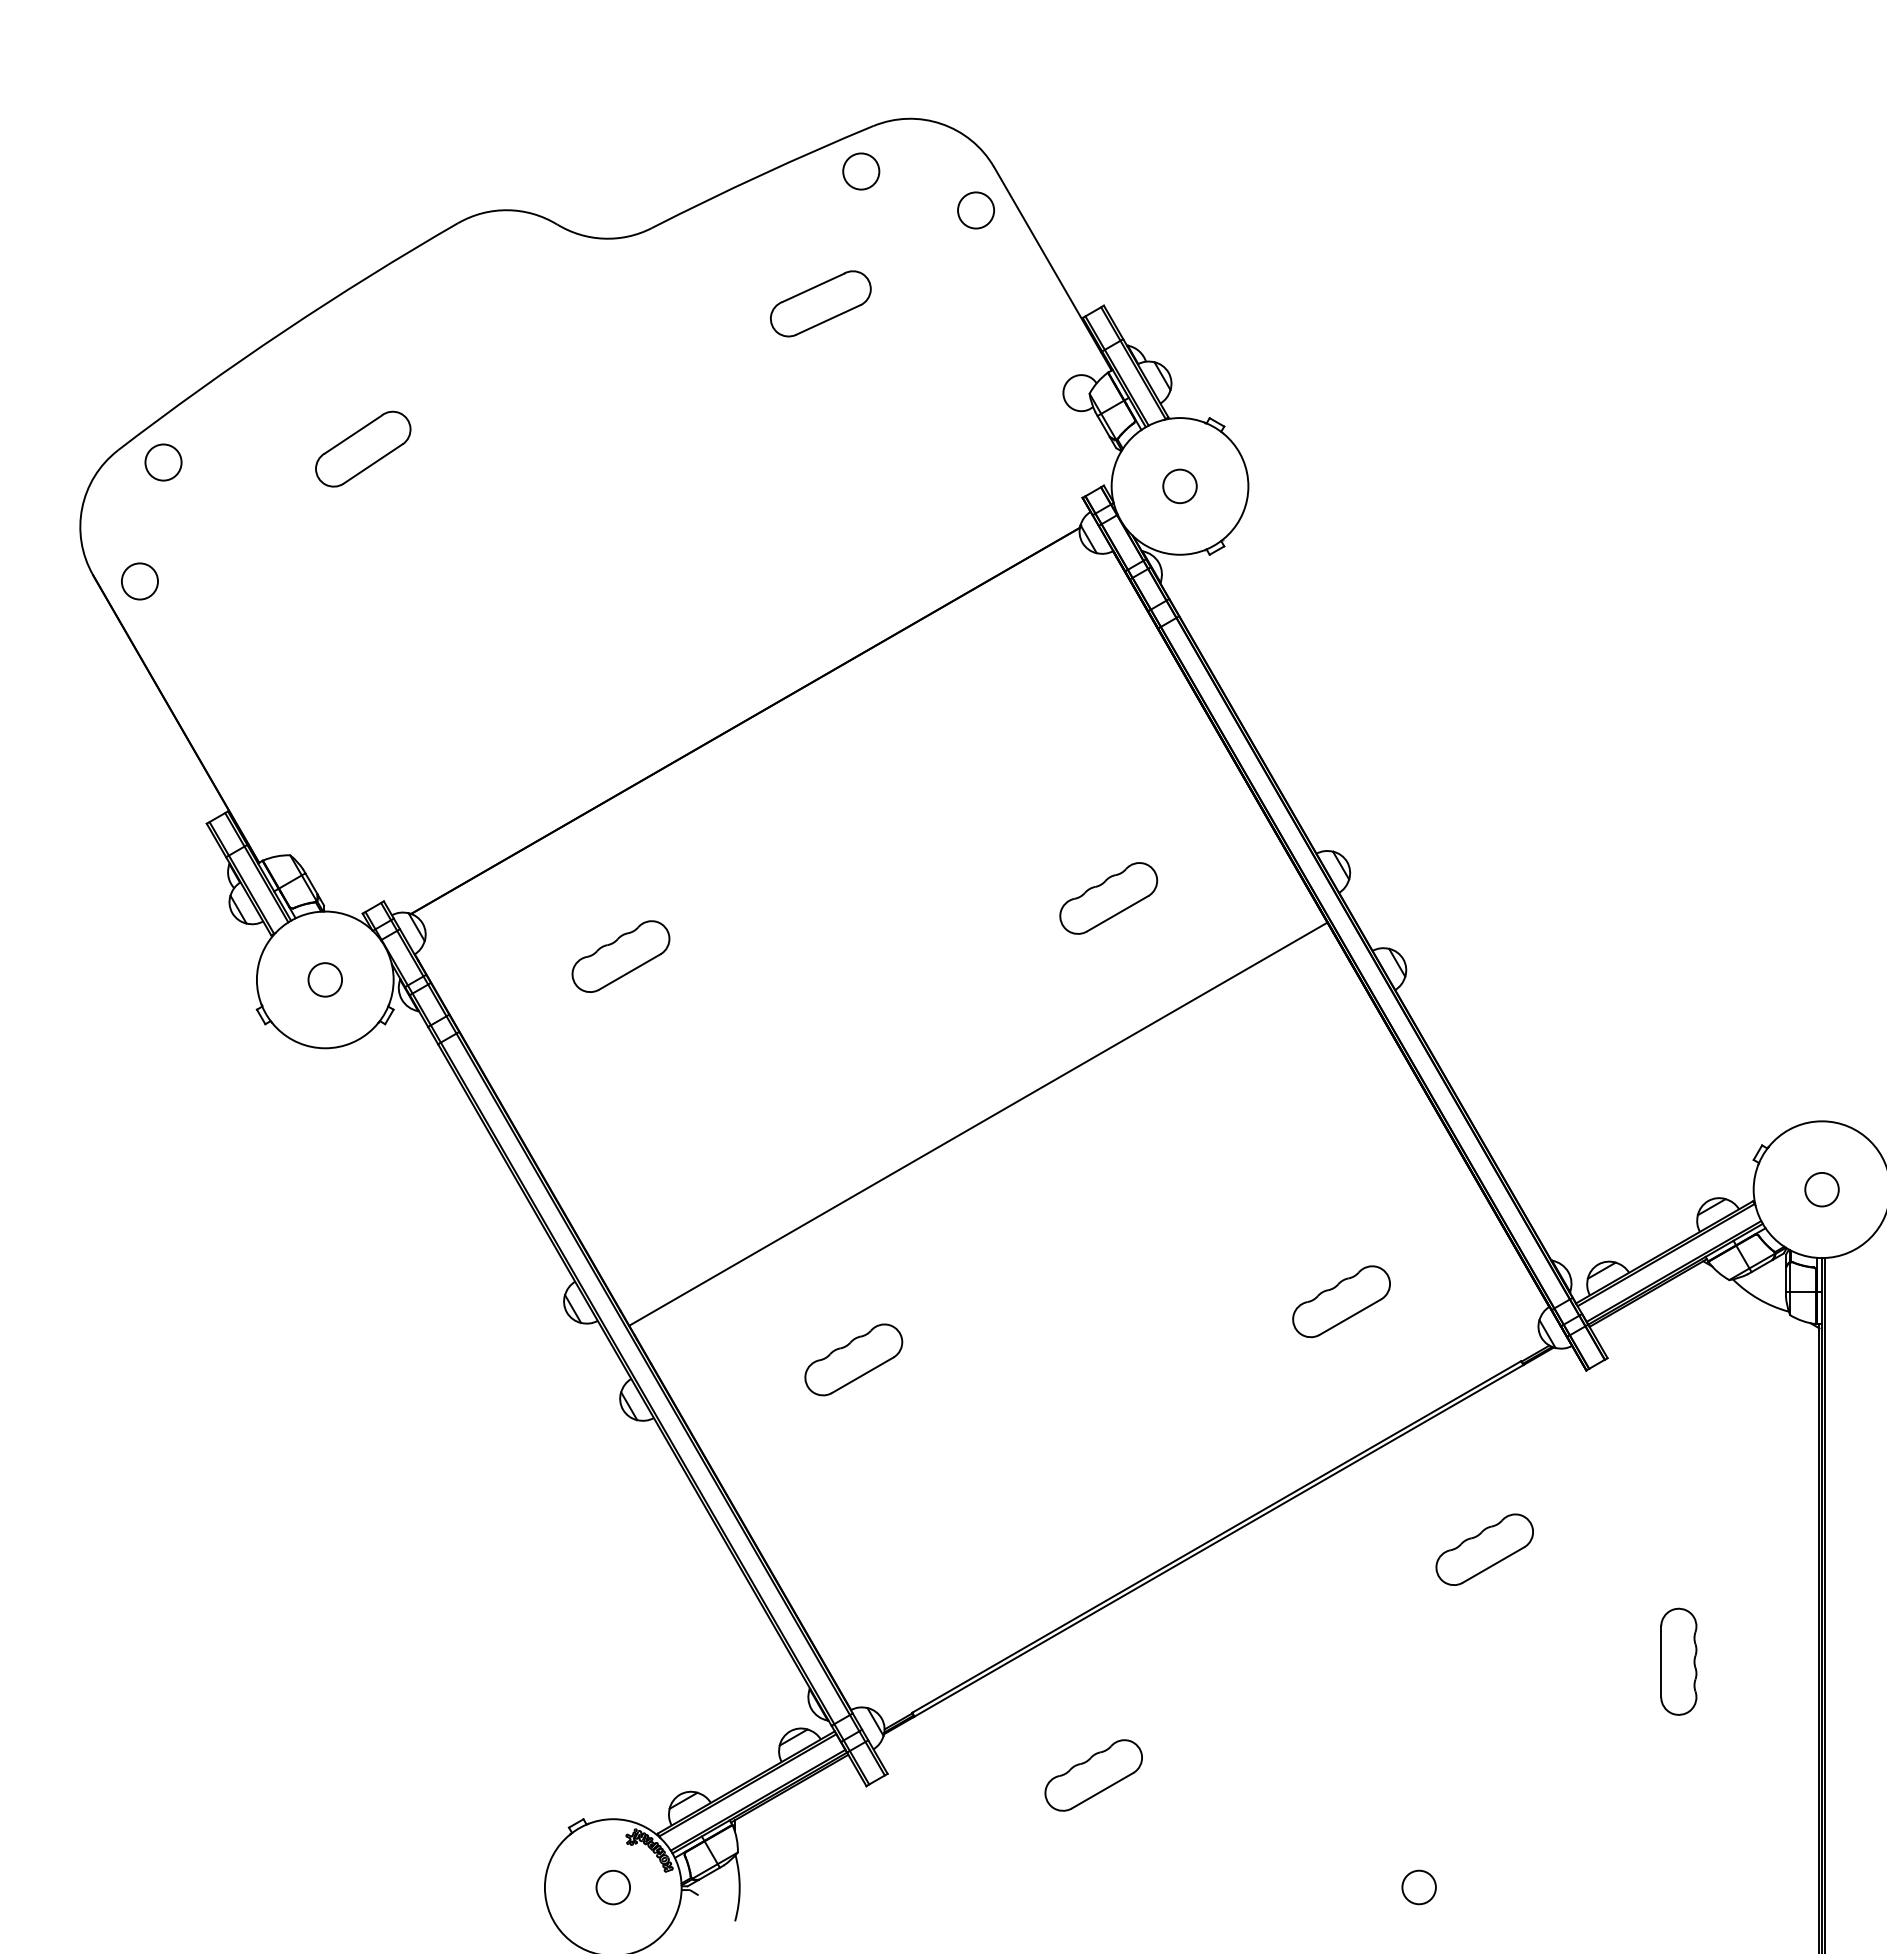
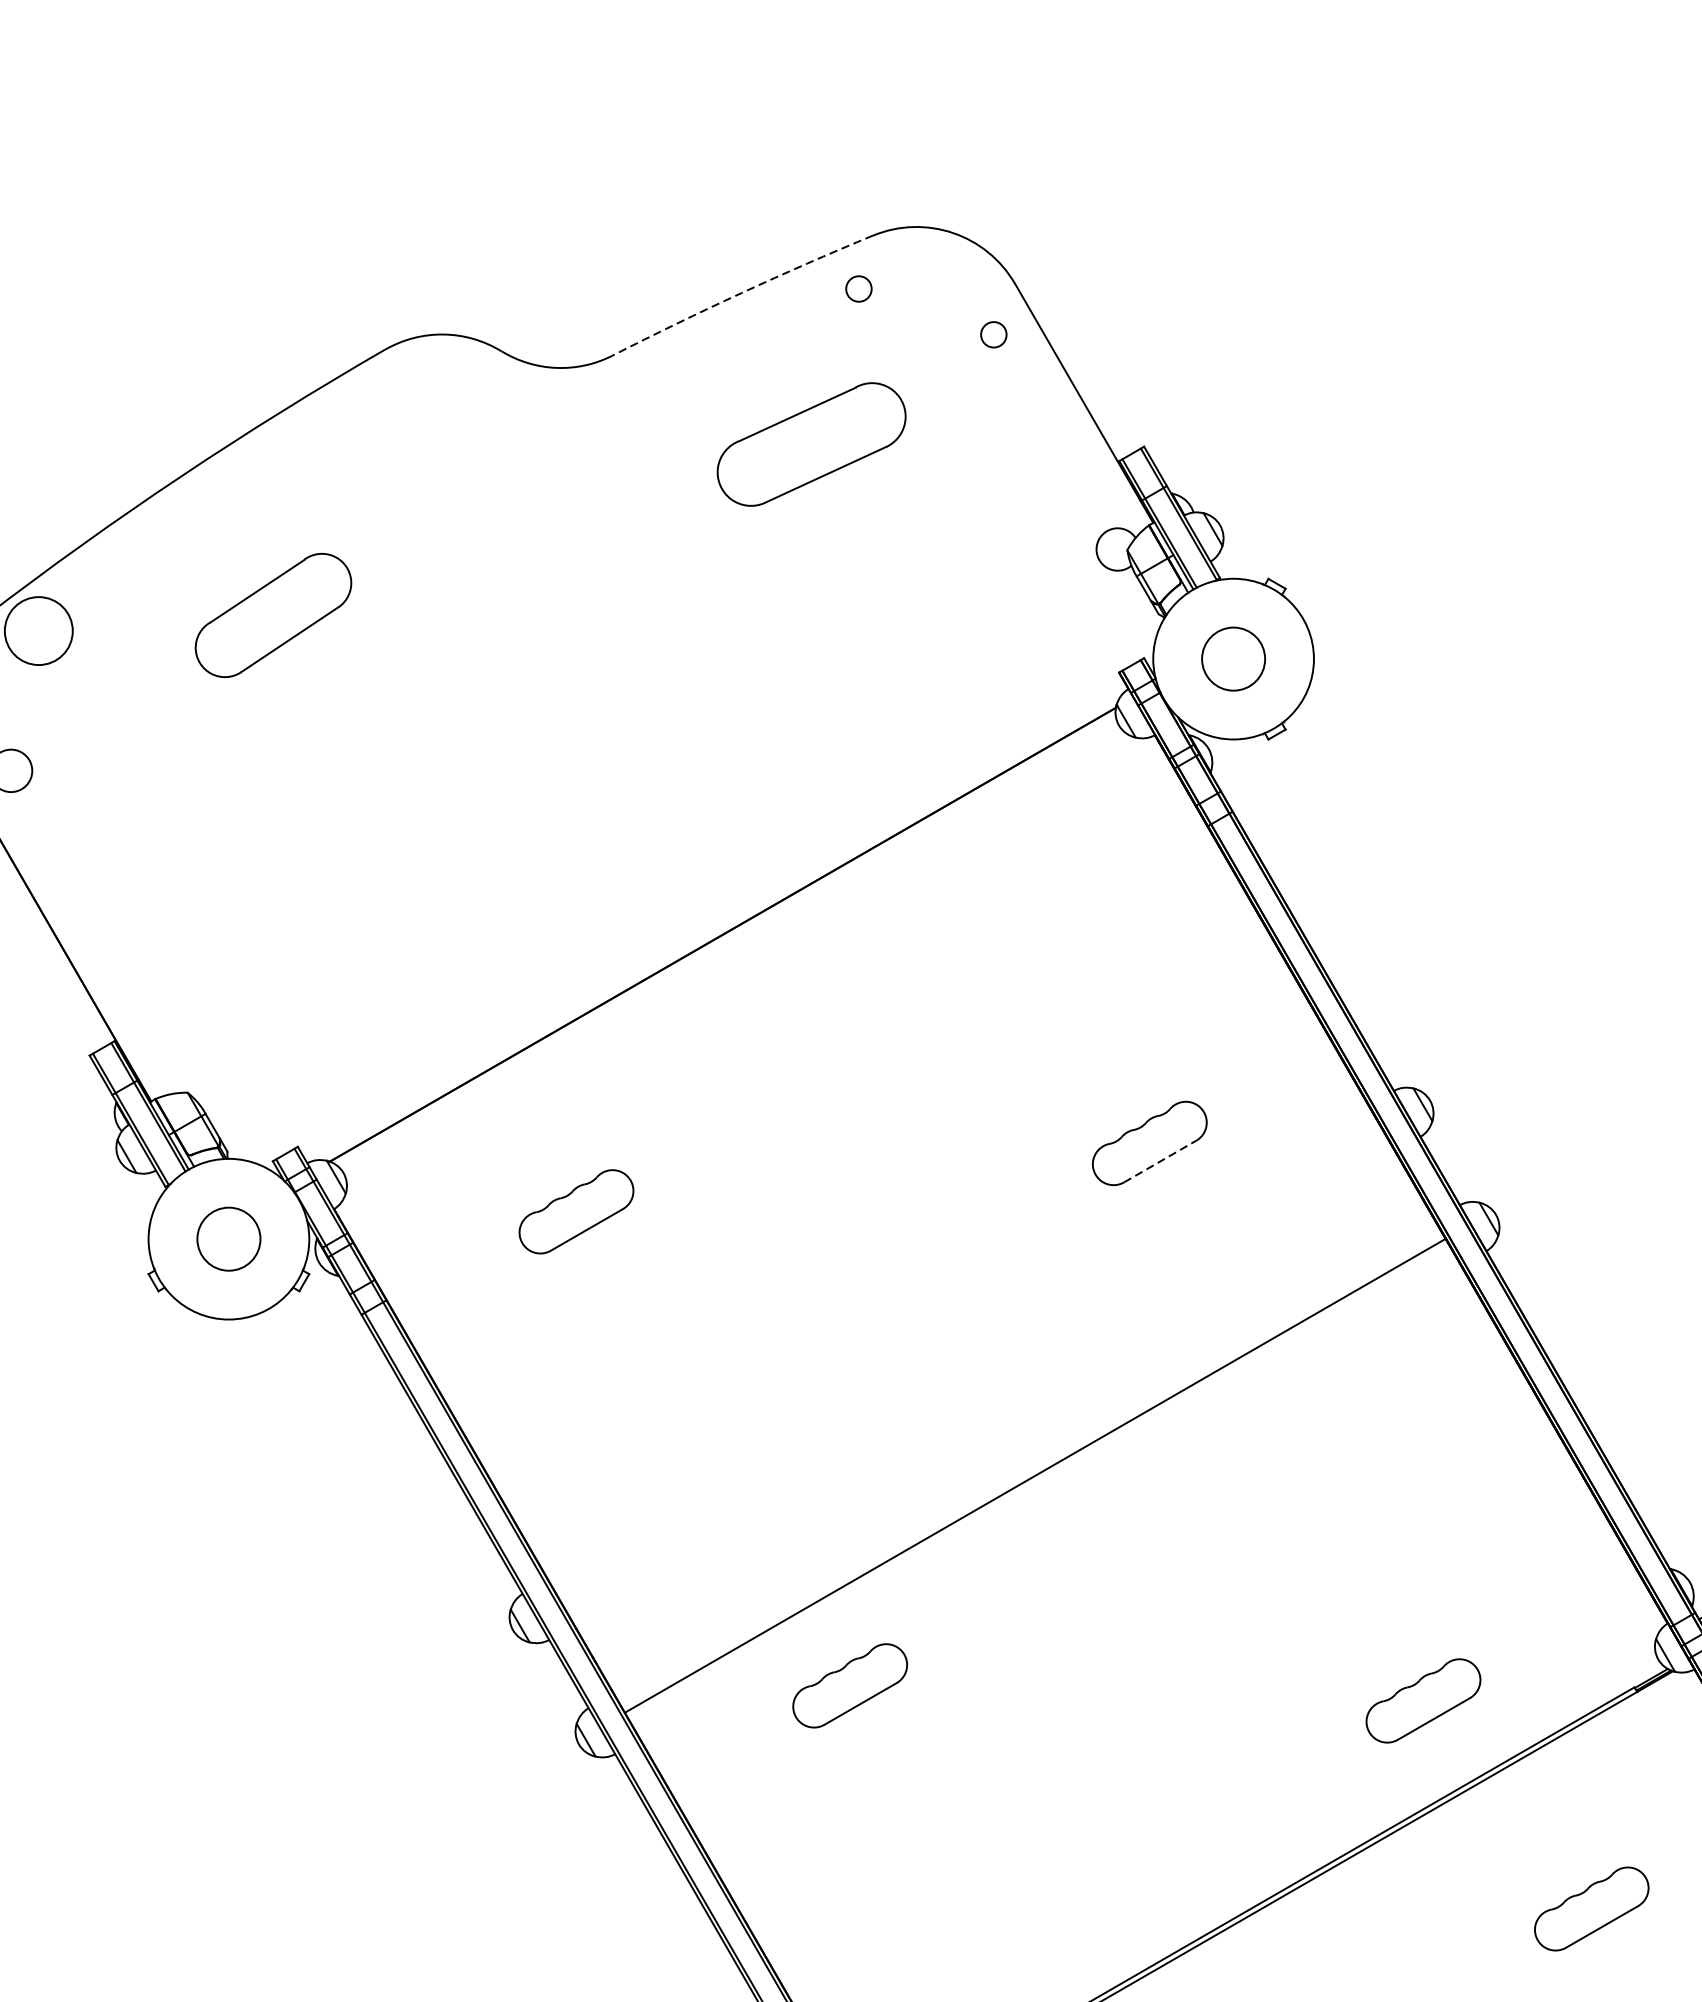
circle: (861, 171) -> (859, 288), size x0.6
arc: (761, 175) -> (741, 293), solid -> dashed
circle: (975, 210) -> (993, 334), size x0.6
part: (820, 303) -> (811, 444), size x1.6
part: (363, 448) -> (273, 614), size x1.4
circle: (163, 462) -> (38, 631), size x1.6
circle: (1179, 486) -> (1232, 659), size x1.6
line: (1118, 913) -> (1161, 1161), solid -> dashed
circle: (325, 979) -> (229, 1238), size x1.6
line: (978, 1123) -> (1035, 1474), moved
part: (1341, 1301) -> (1423, 1700), moved

